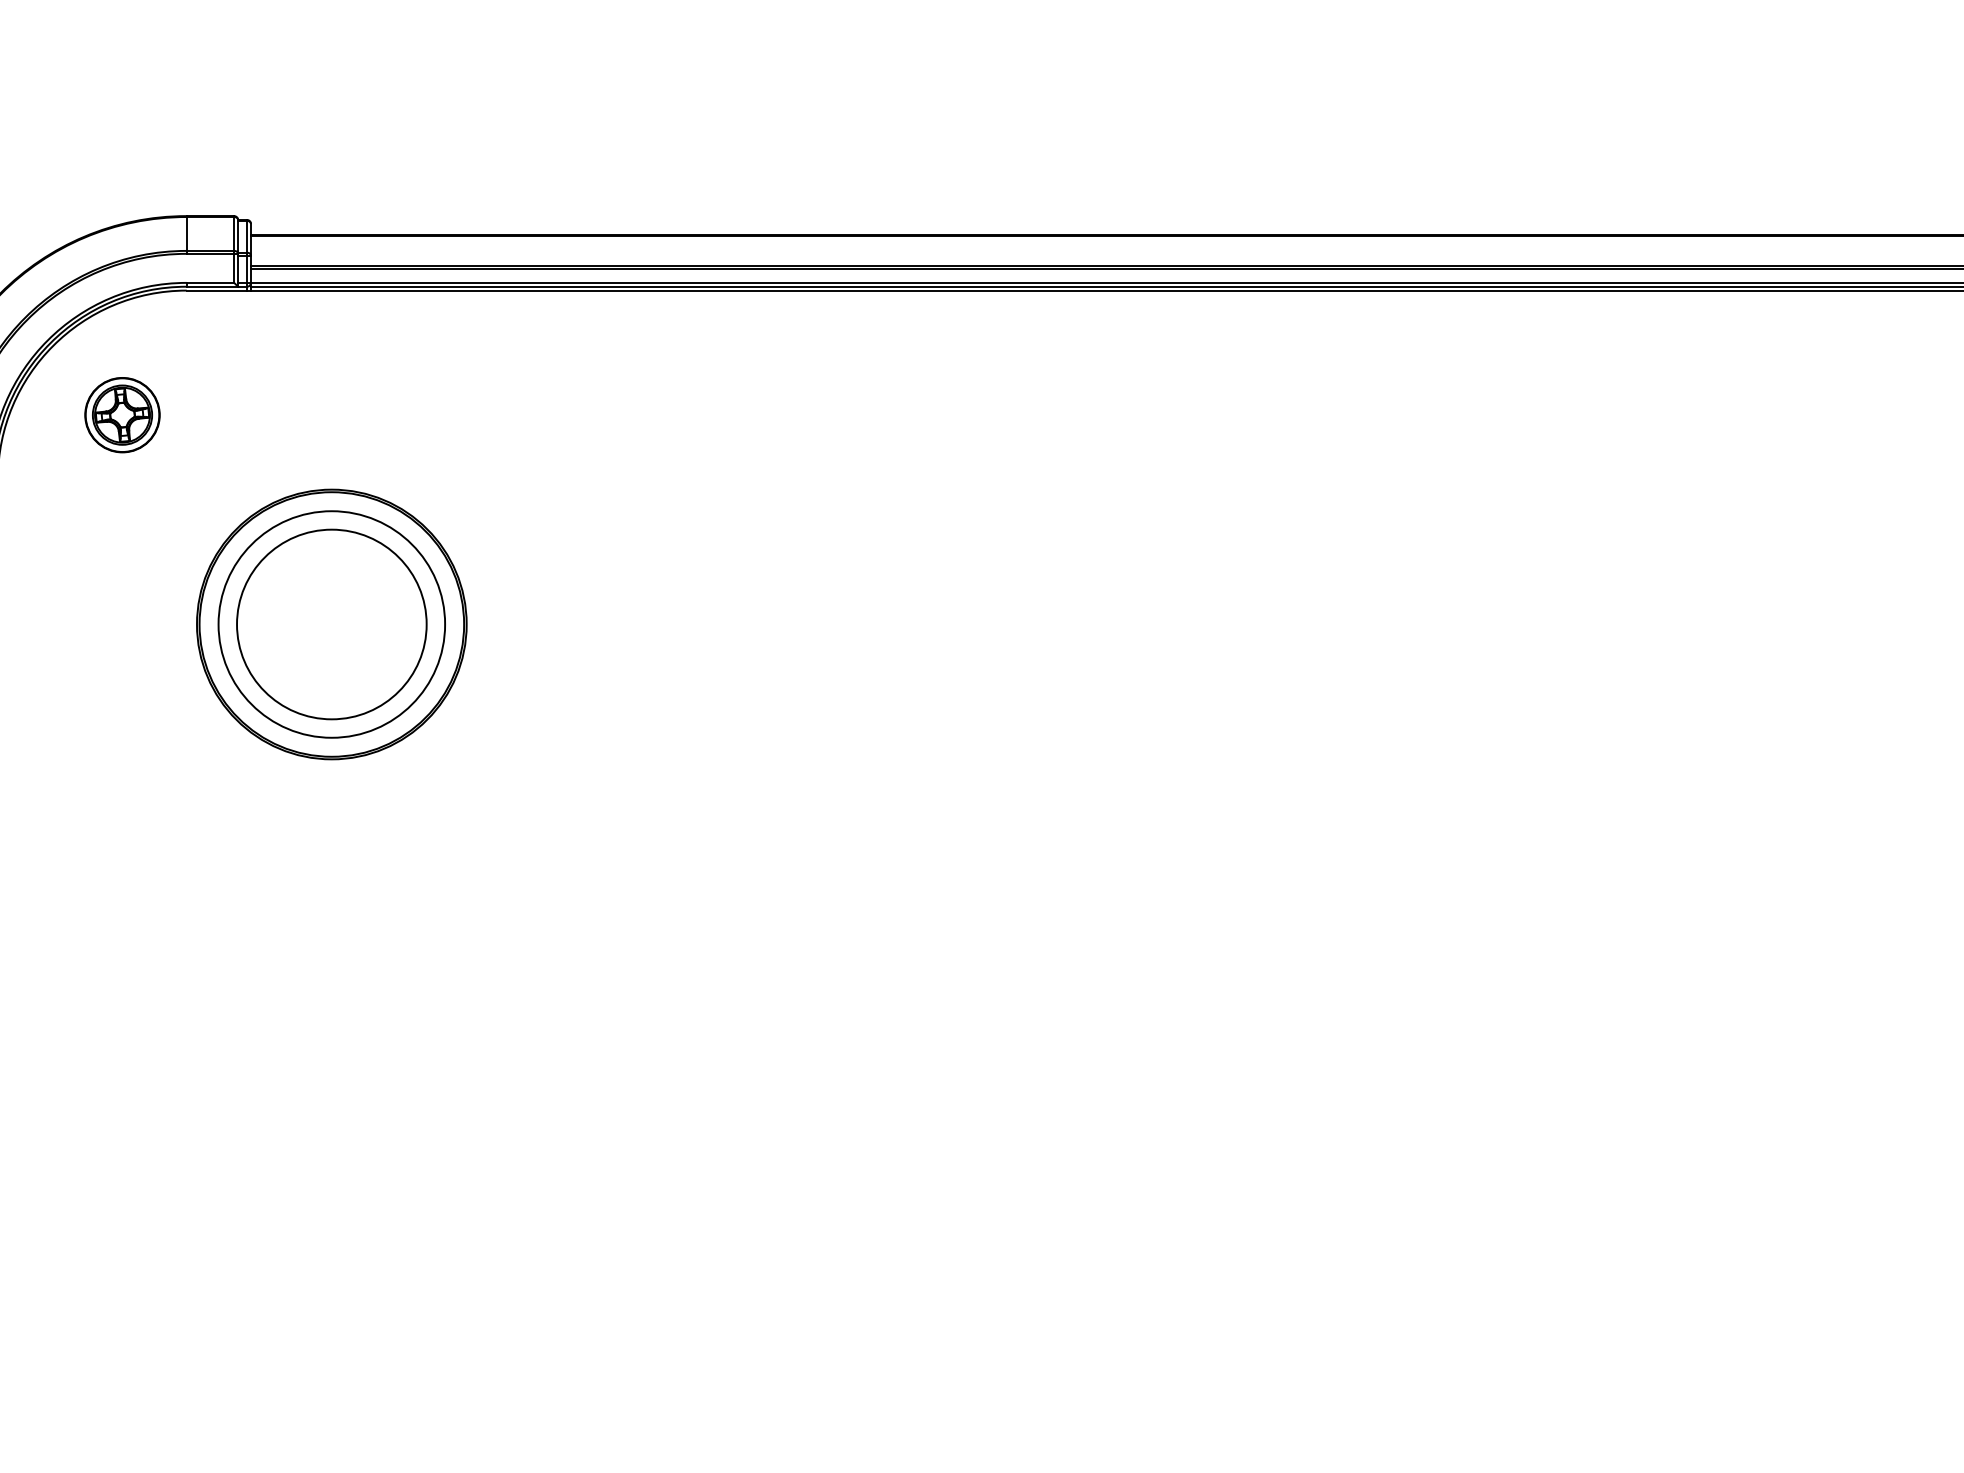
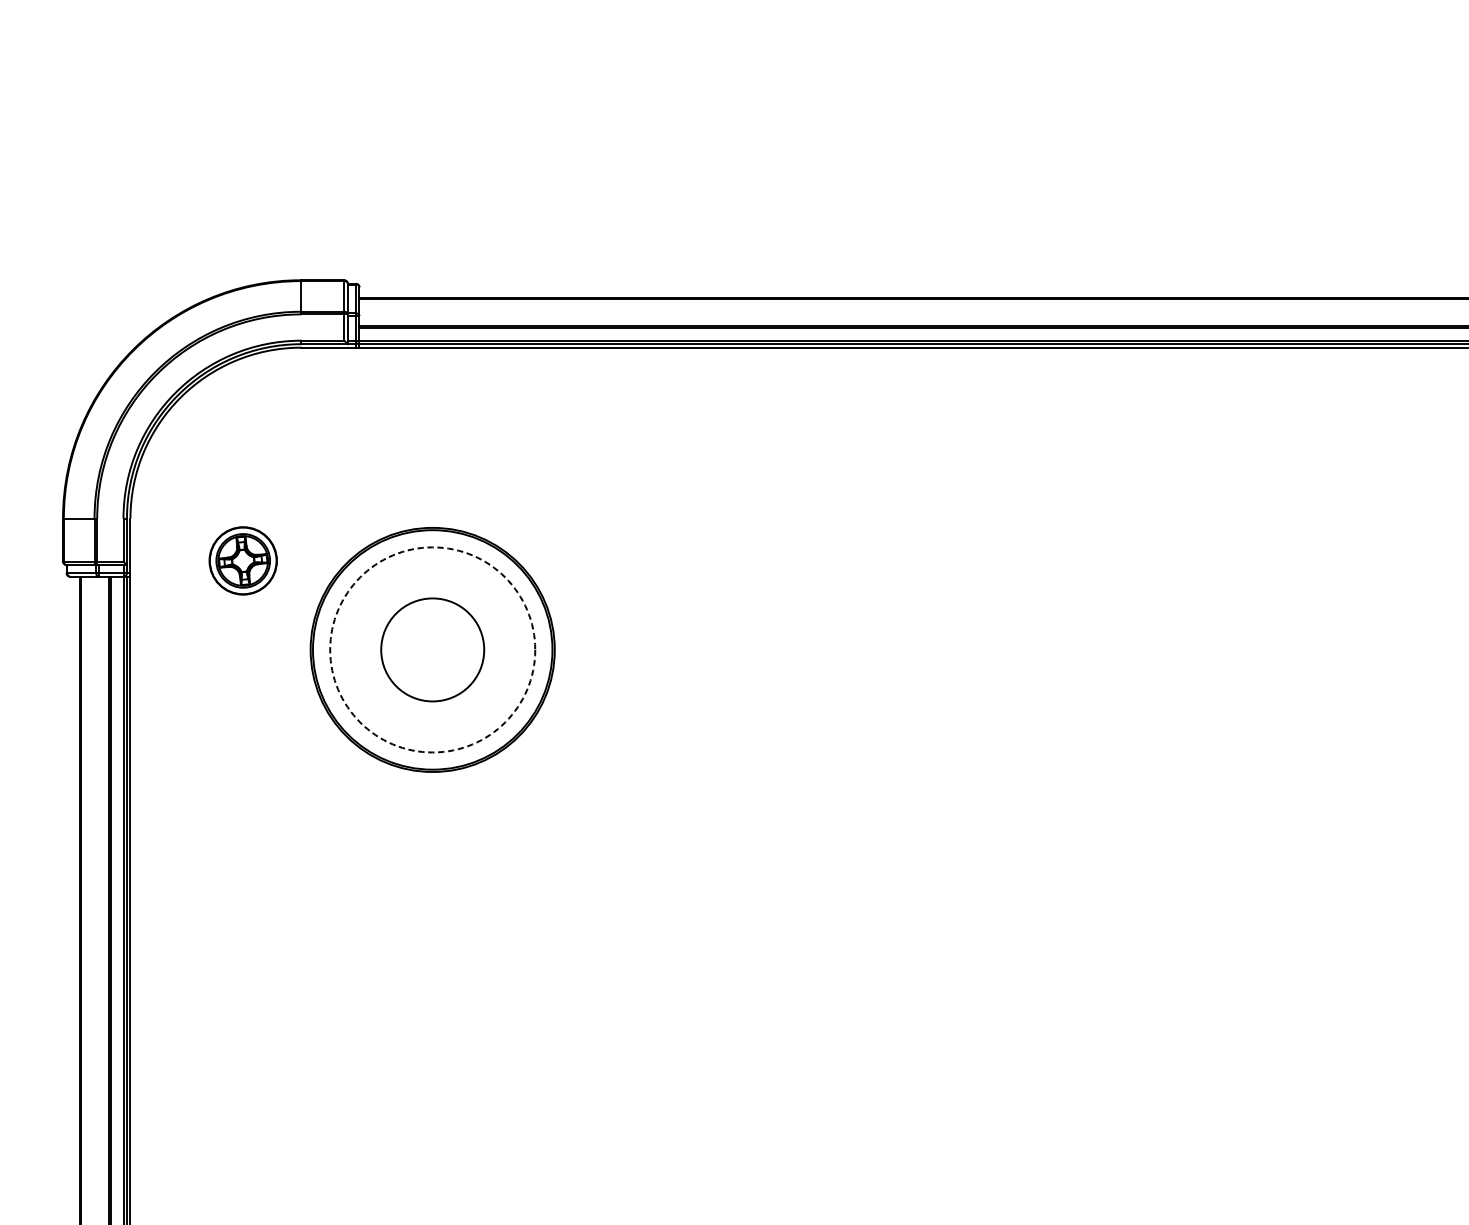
part: (122, 415) -> (243, 561), moved
circle: (331, 624) -> (432, 649), size x0.6
circle: (331, 624) -> (432, 649), solid -> dashed

